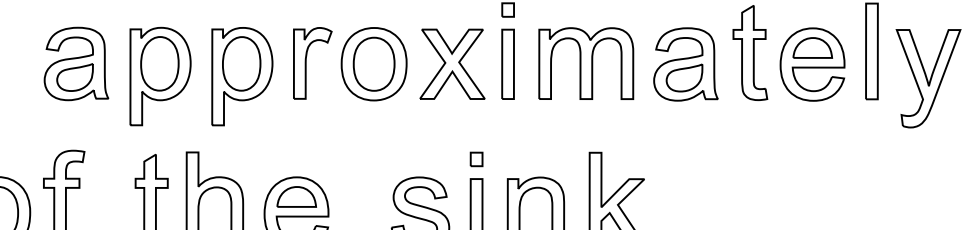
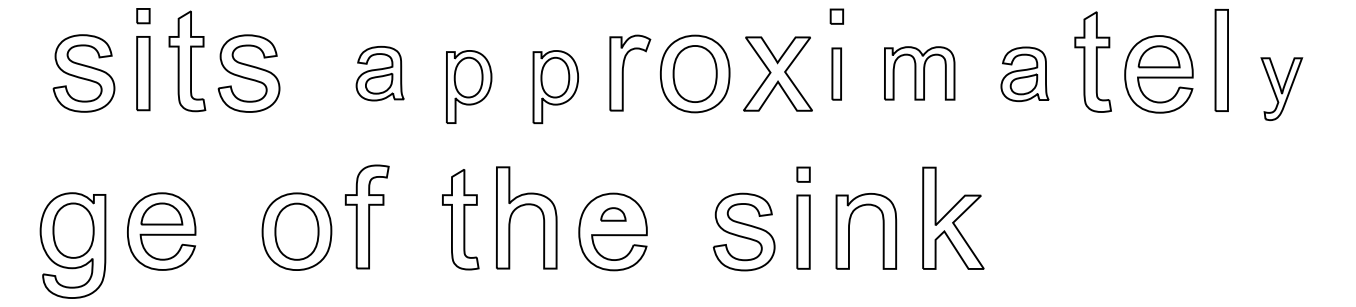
part: (75, 63) -> (379, 73), size x0.7
part: (507, 63) -> (836, 73), size x0.7
part: (586, 63) -> (919, 73), size x0.7
part: (685, 64) -> (1024, 74), size x0.7
part: (159, 76) -> (468, 86), size x0.7
part: (242, 76) -> (555, 86), size x0.7
part: (928, 77) -> (1281, 88), size x0.6
part: (296, 197) -> (613, 214), size x0.6

